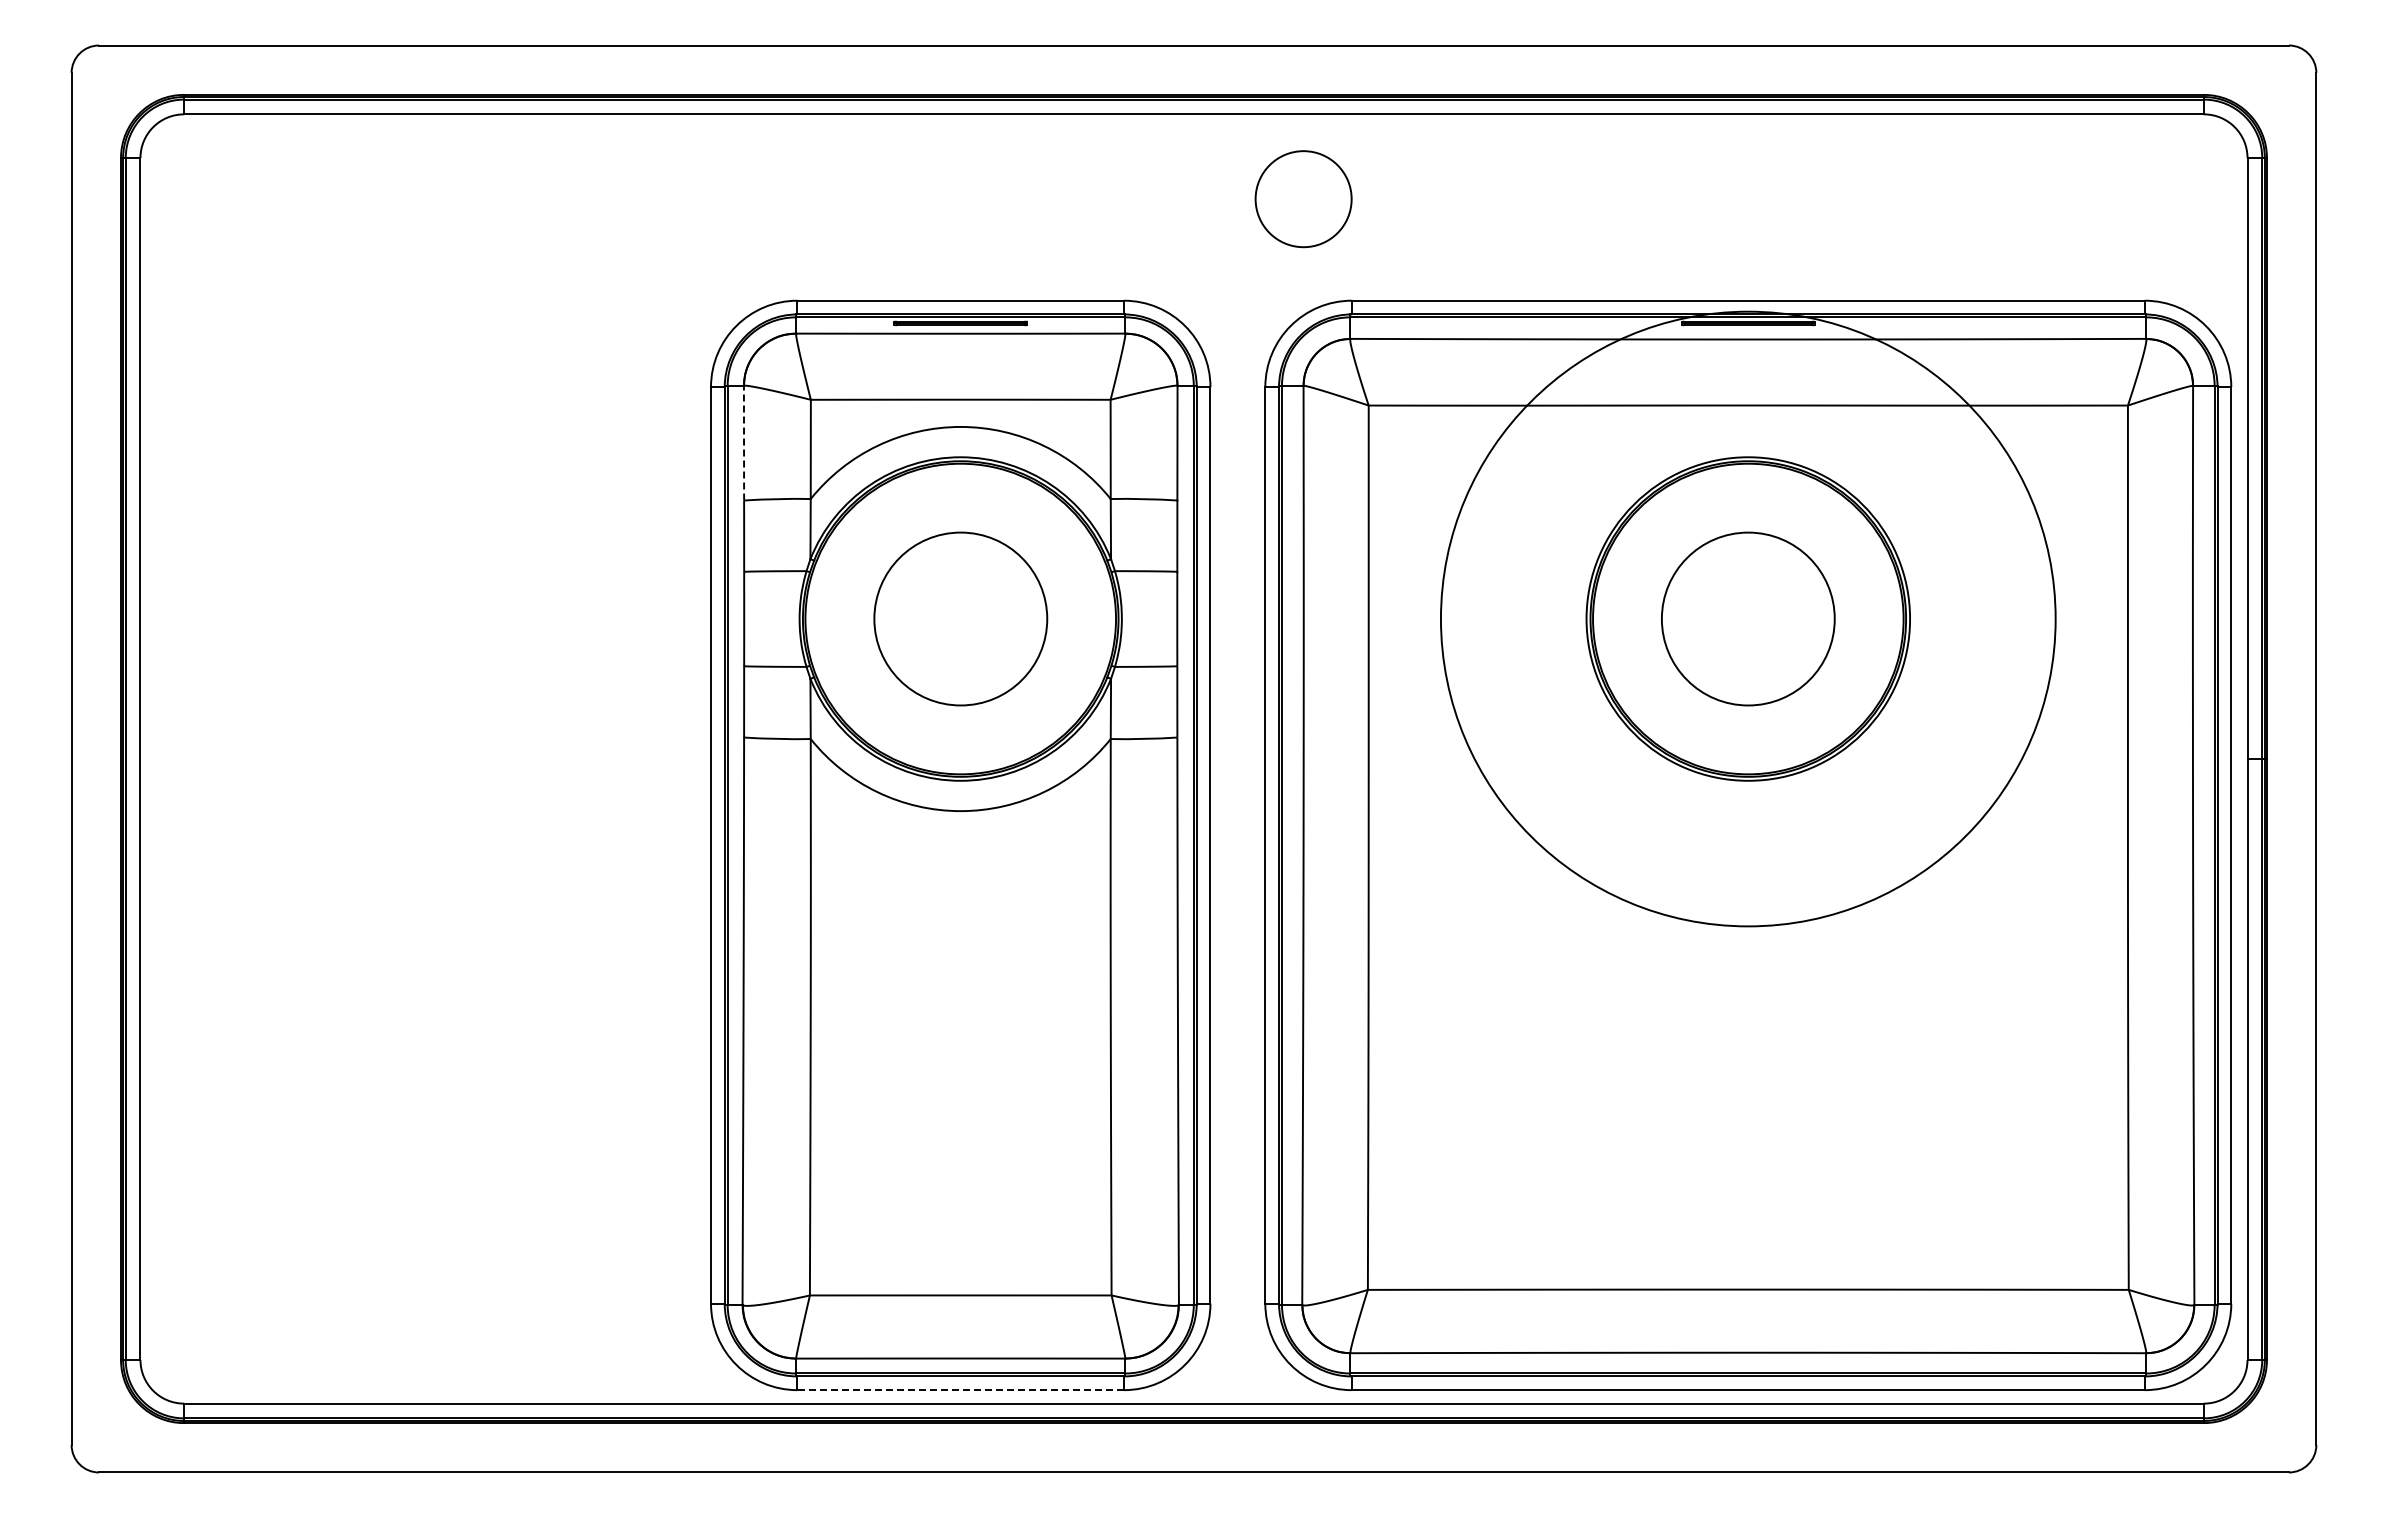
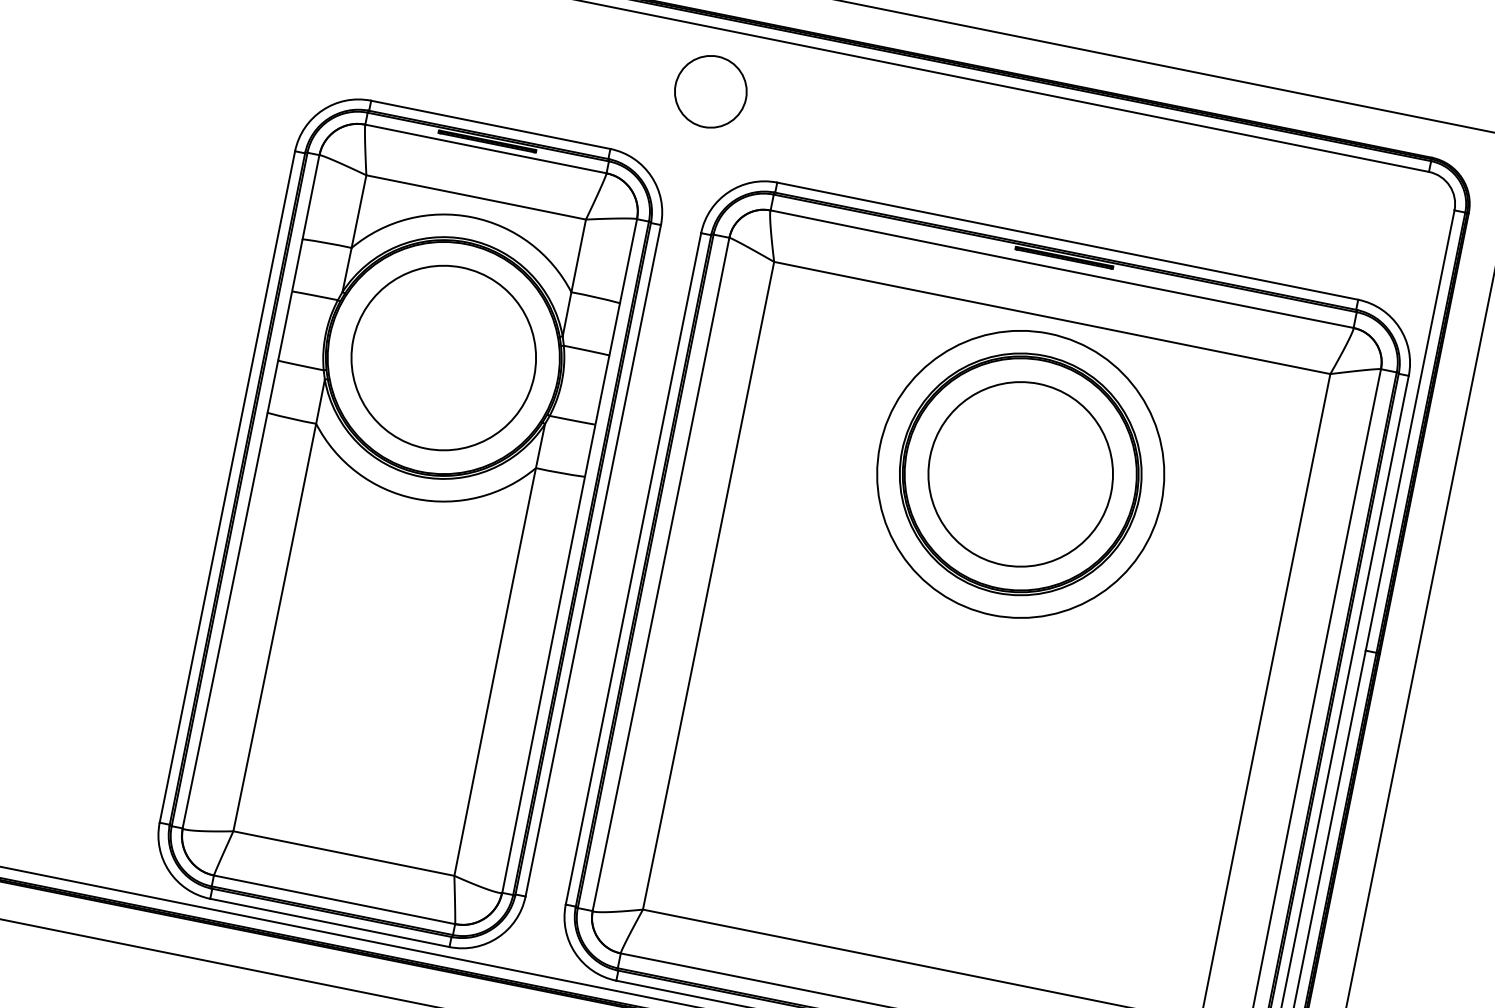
circle: (1303, 199) -> (710, 92), moved
line: (744, 442) -> (311, 196), dashed -> solid
circle: (960, 618) -> (443, 357), size x1.43
circle: (1747, 618) -> (1020, 473), size x1.43
circle: (1748, 618) -> (1020, 474), size x0.62
line: (960, 1390) -> (329, 923), dashed -> solid

